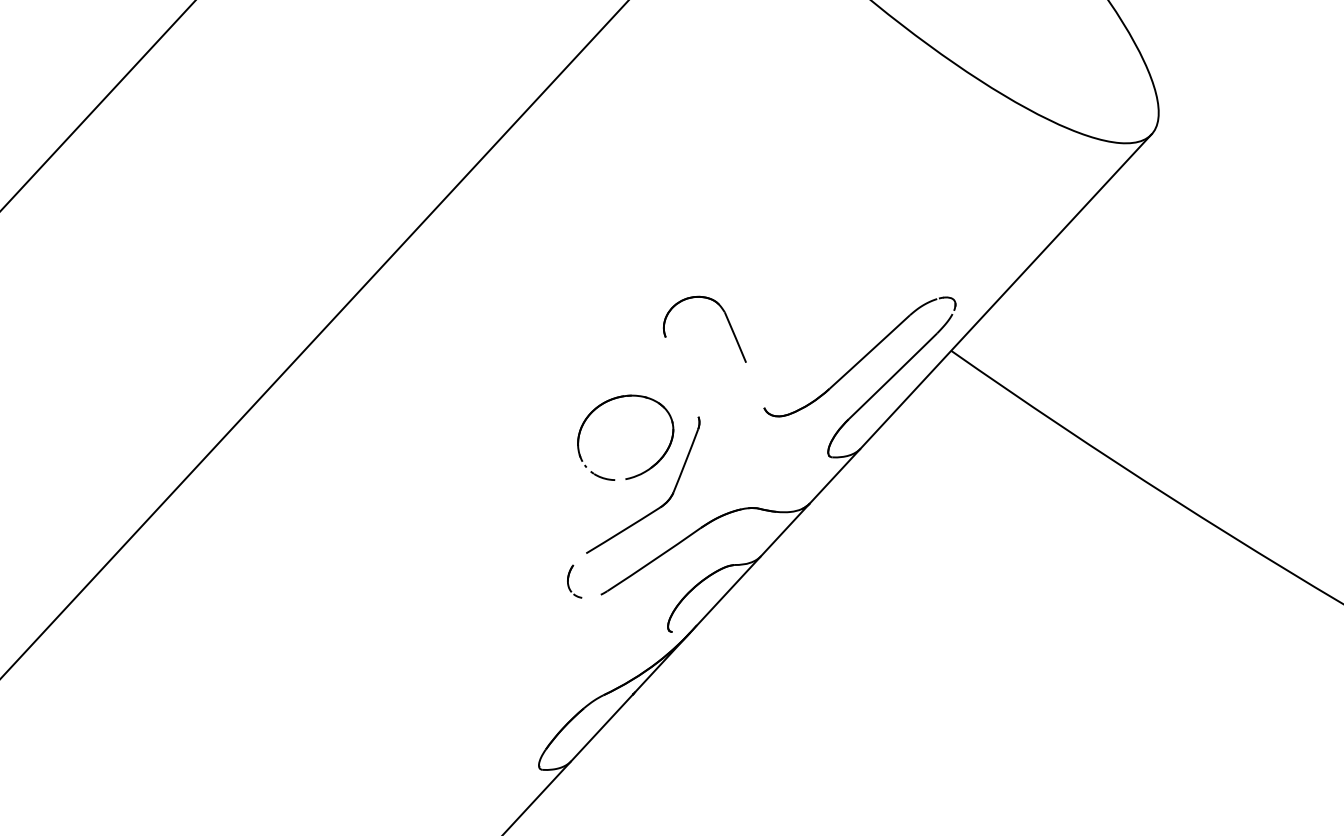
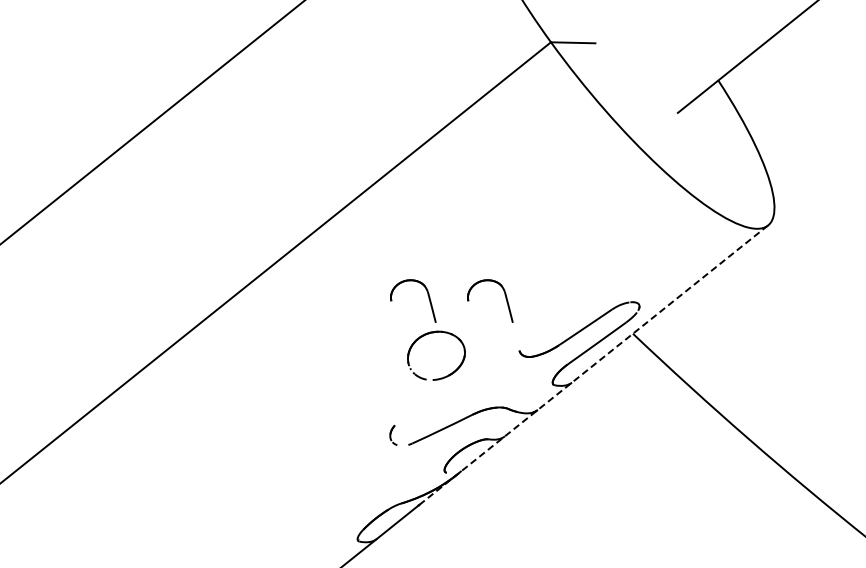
part: (595, 338) -> (427, 295), added
line: (892, 414) -> (593, 365), solid -> dashed
part: (658, 506) -> (449, 398), removed

